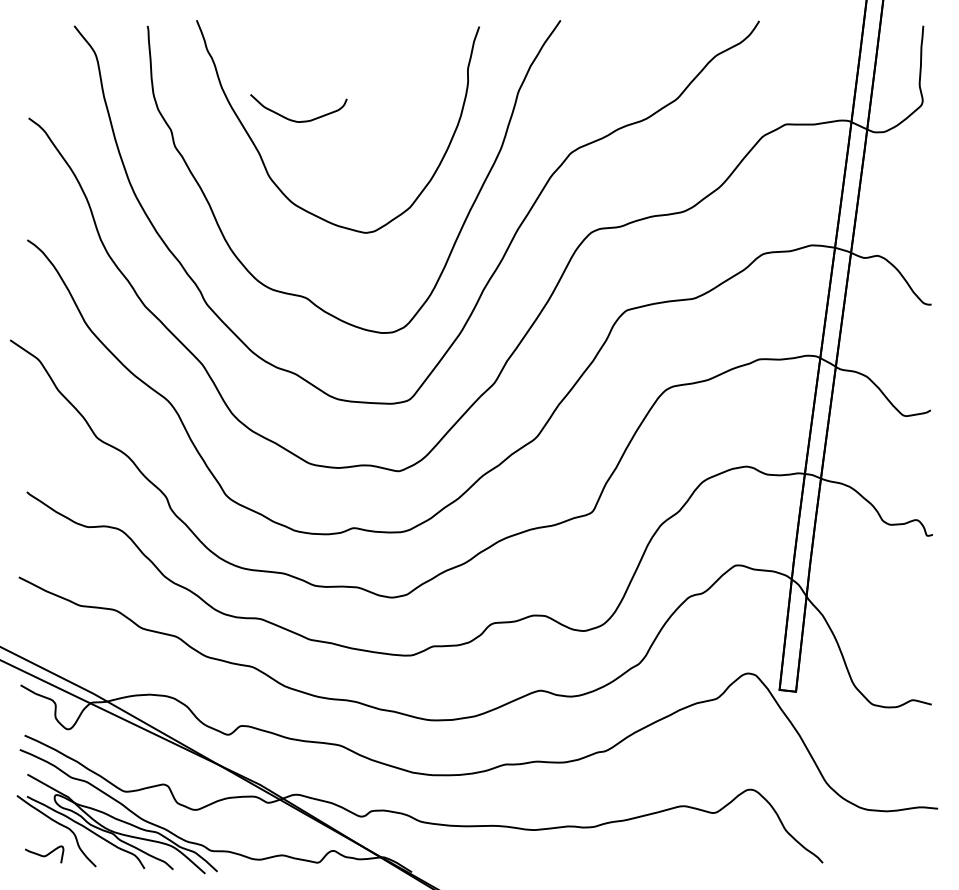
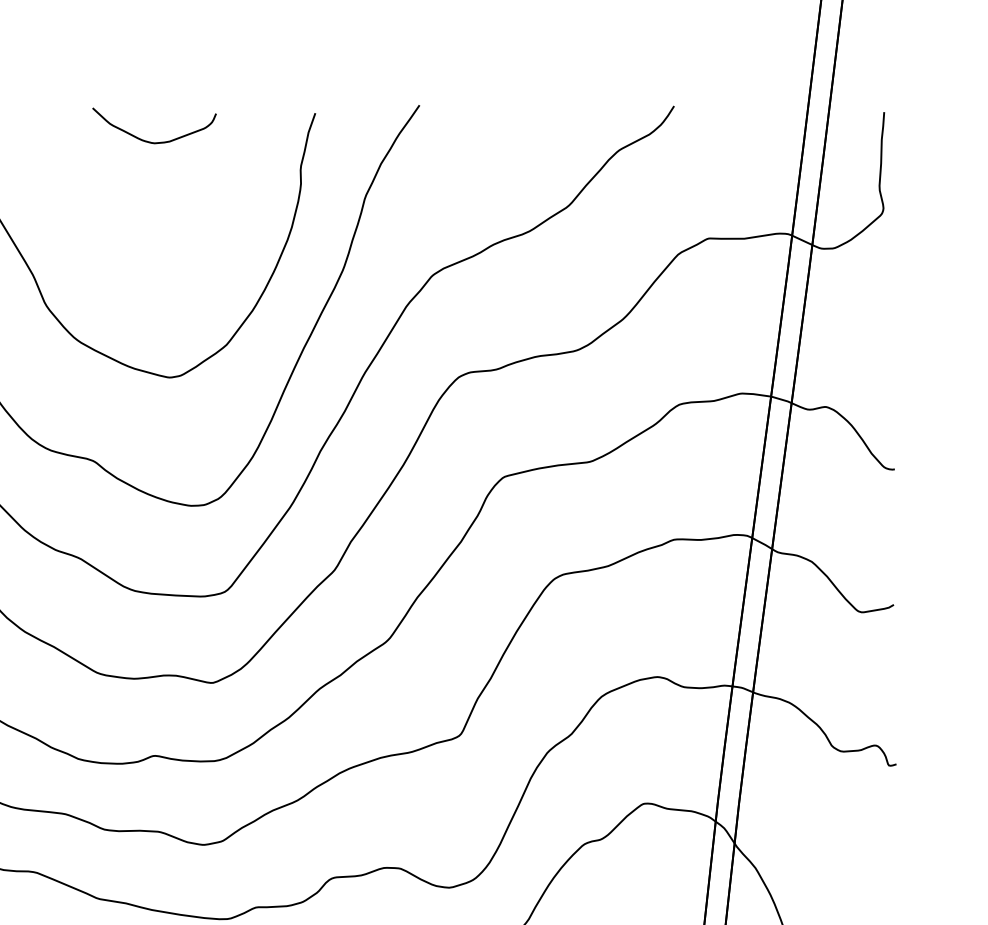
curve: (296, 120) -> (151, 141), moved

